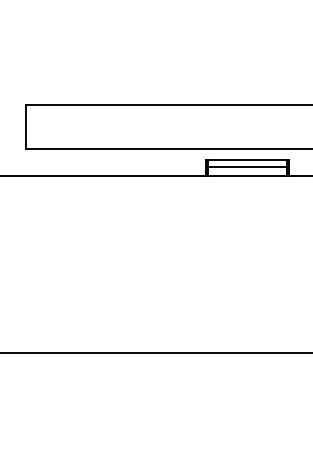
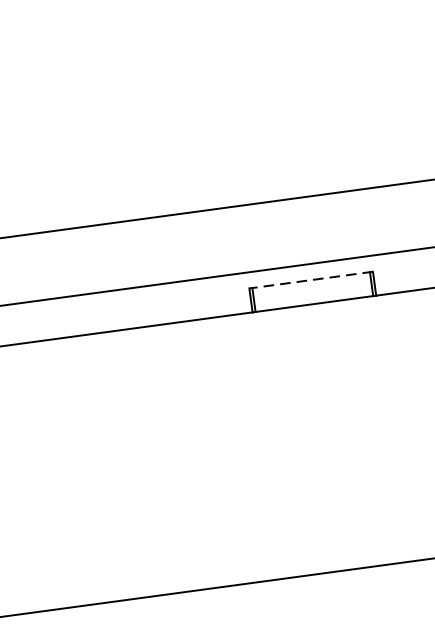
line: (247, 159) -> (310, 279), solid -> dashed
line: (247, 166) -> (312, 290), removed

